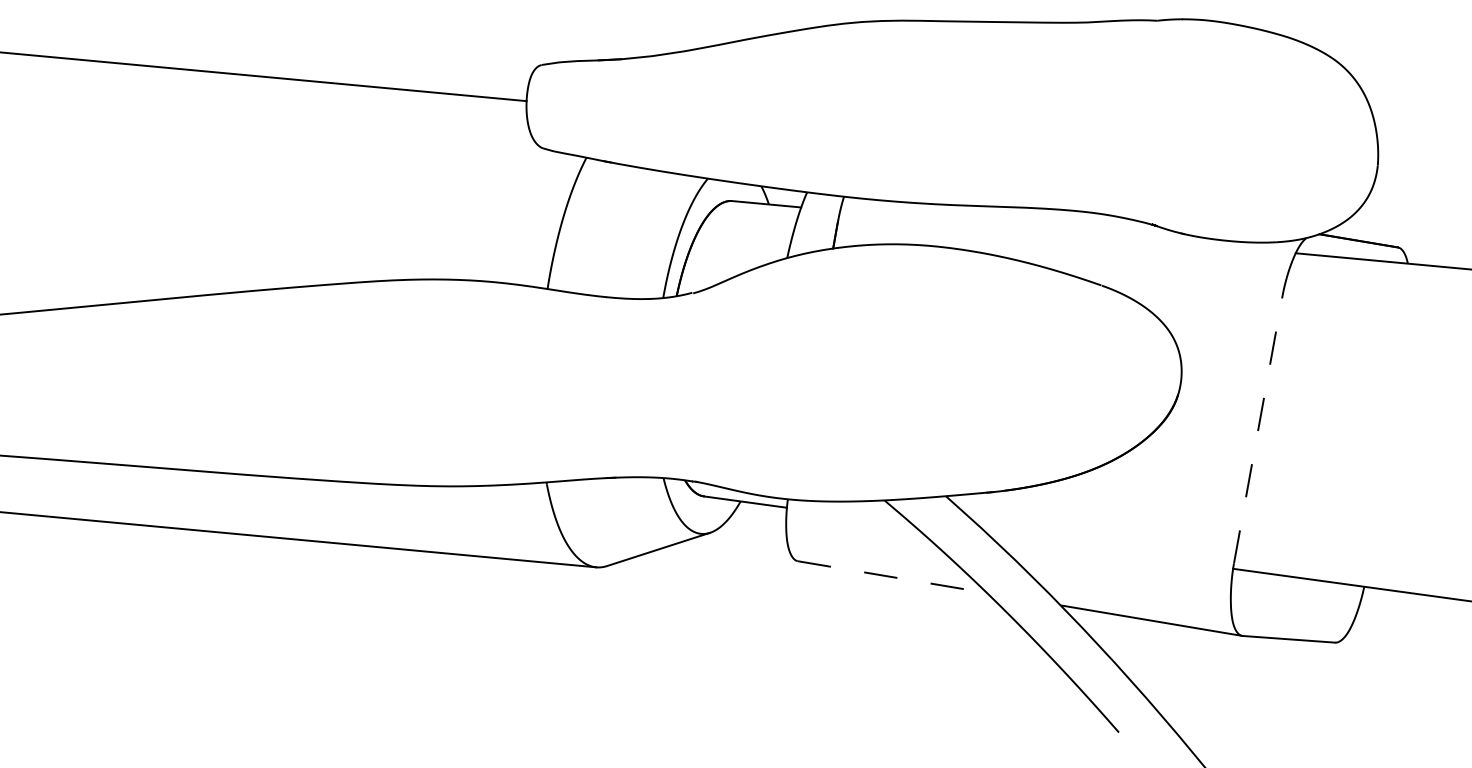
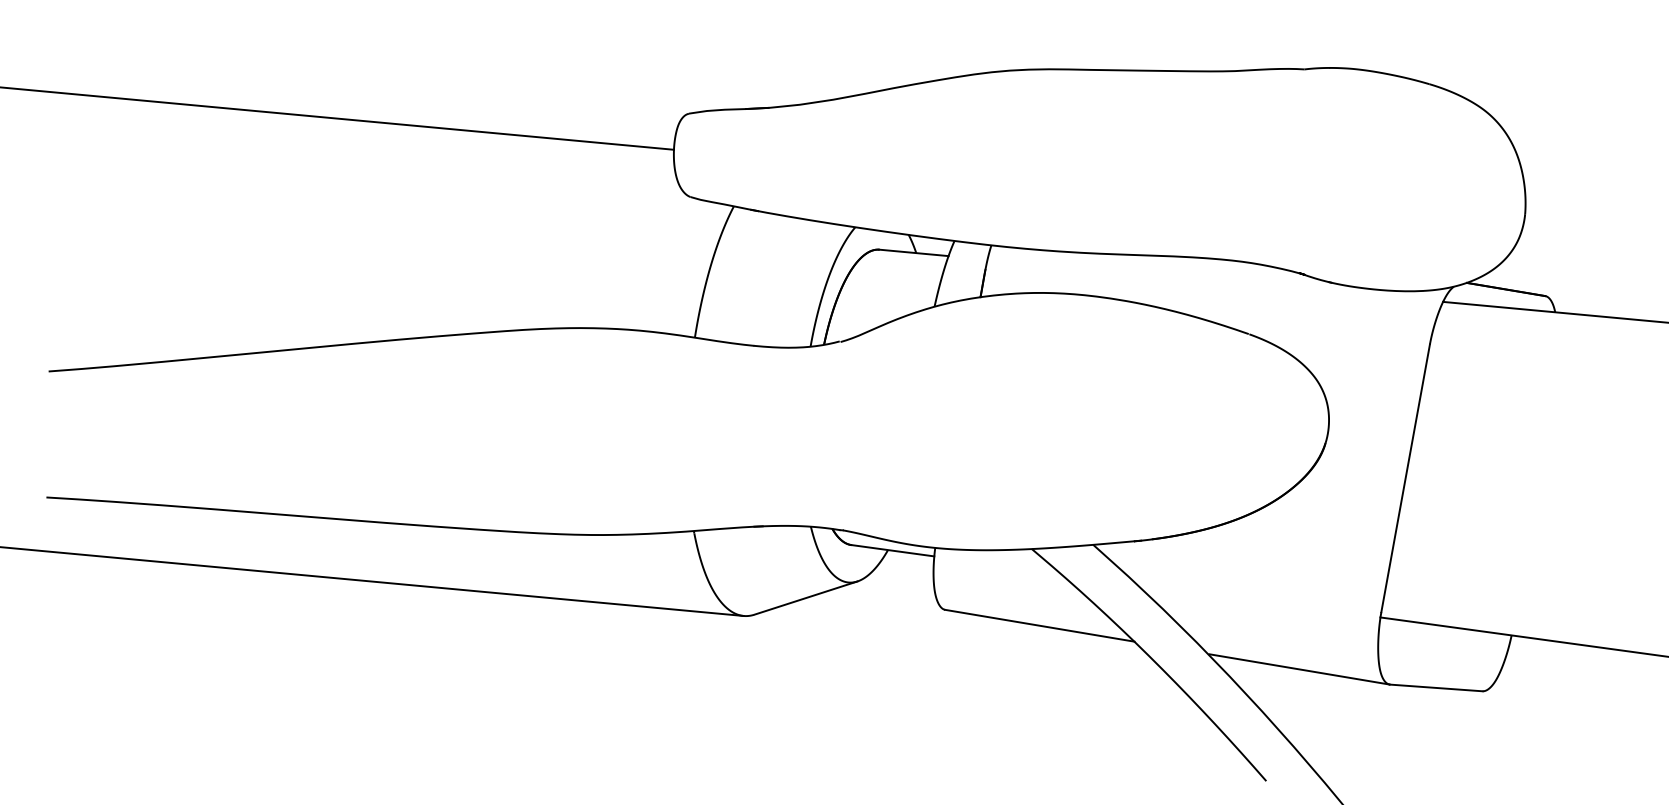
line: (1258, 429) -> (1405, 478), dashed -> solid
line: (893, 576) -> (1040, 625), dashed -> solid

